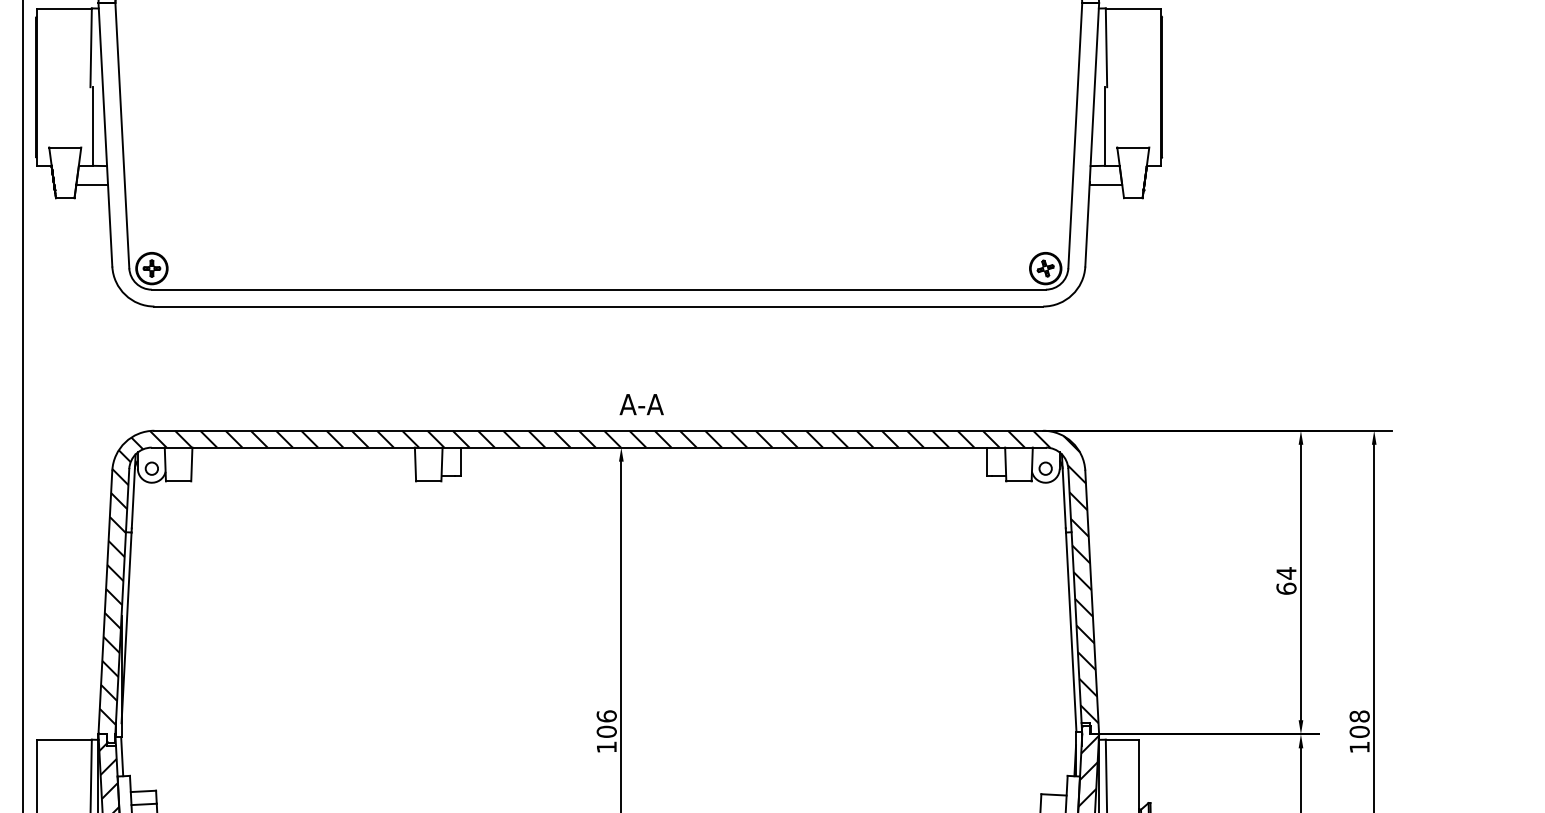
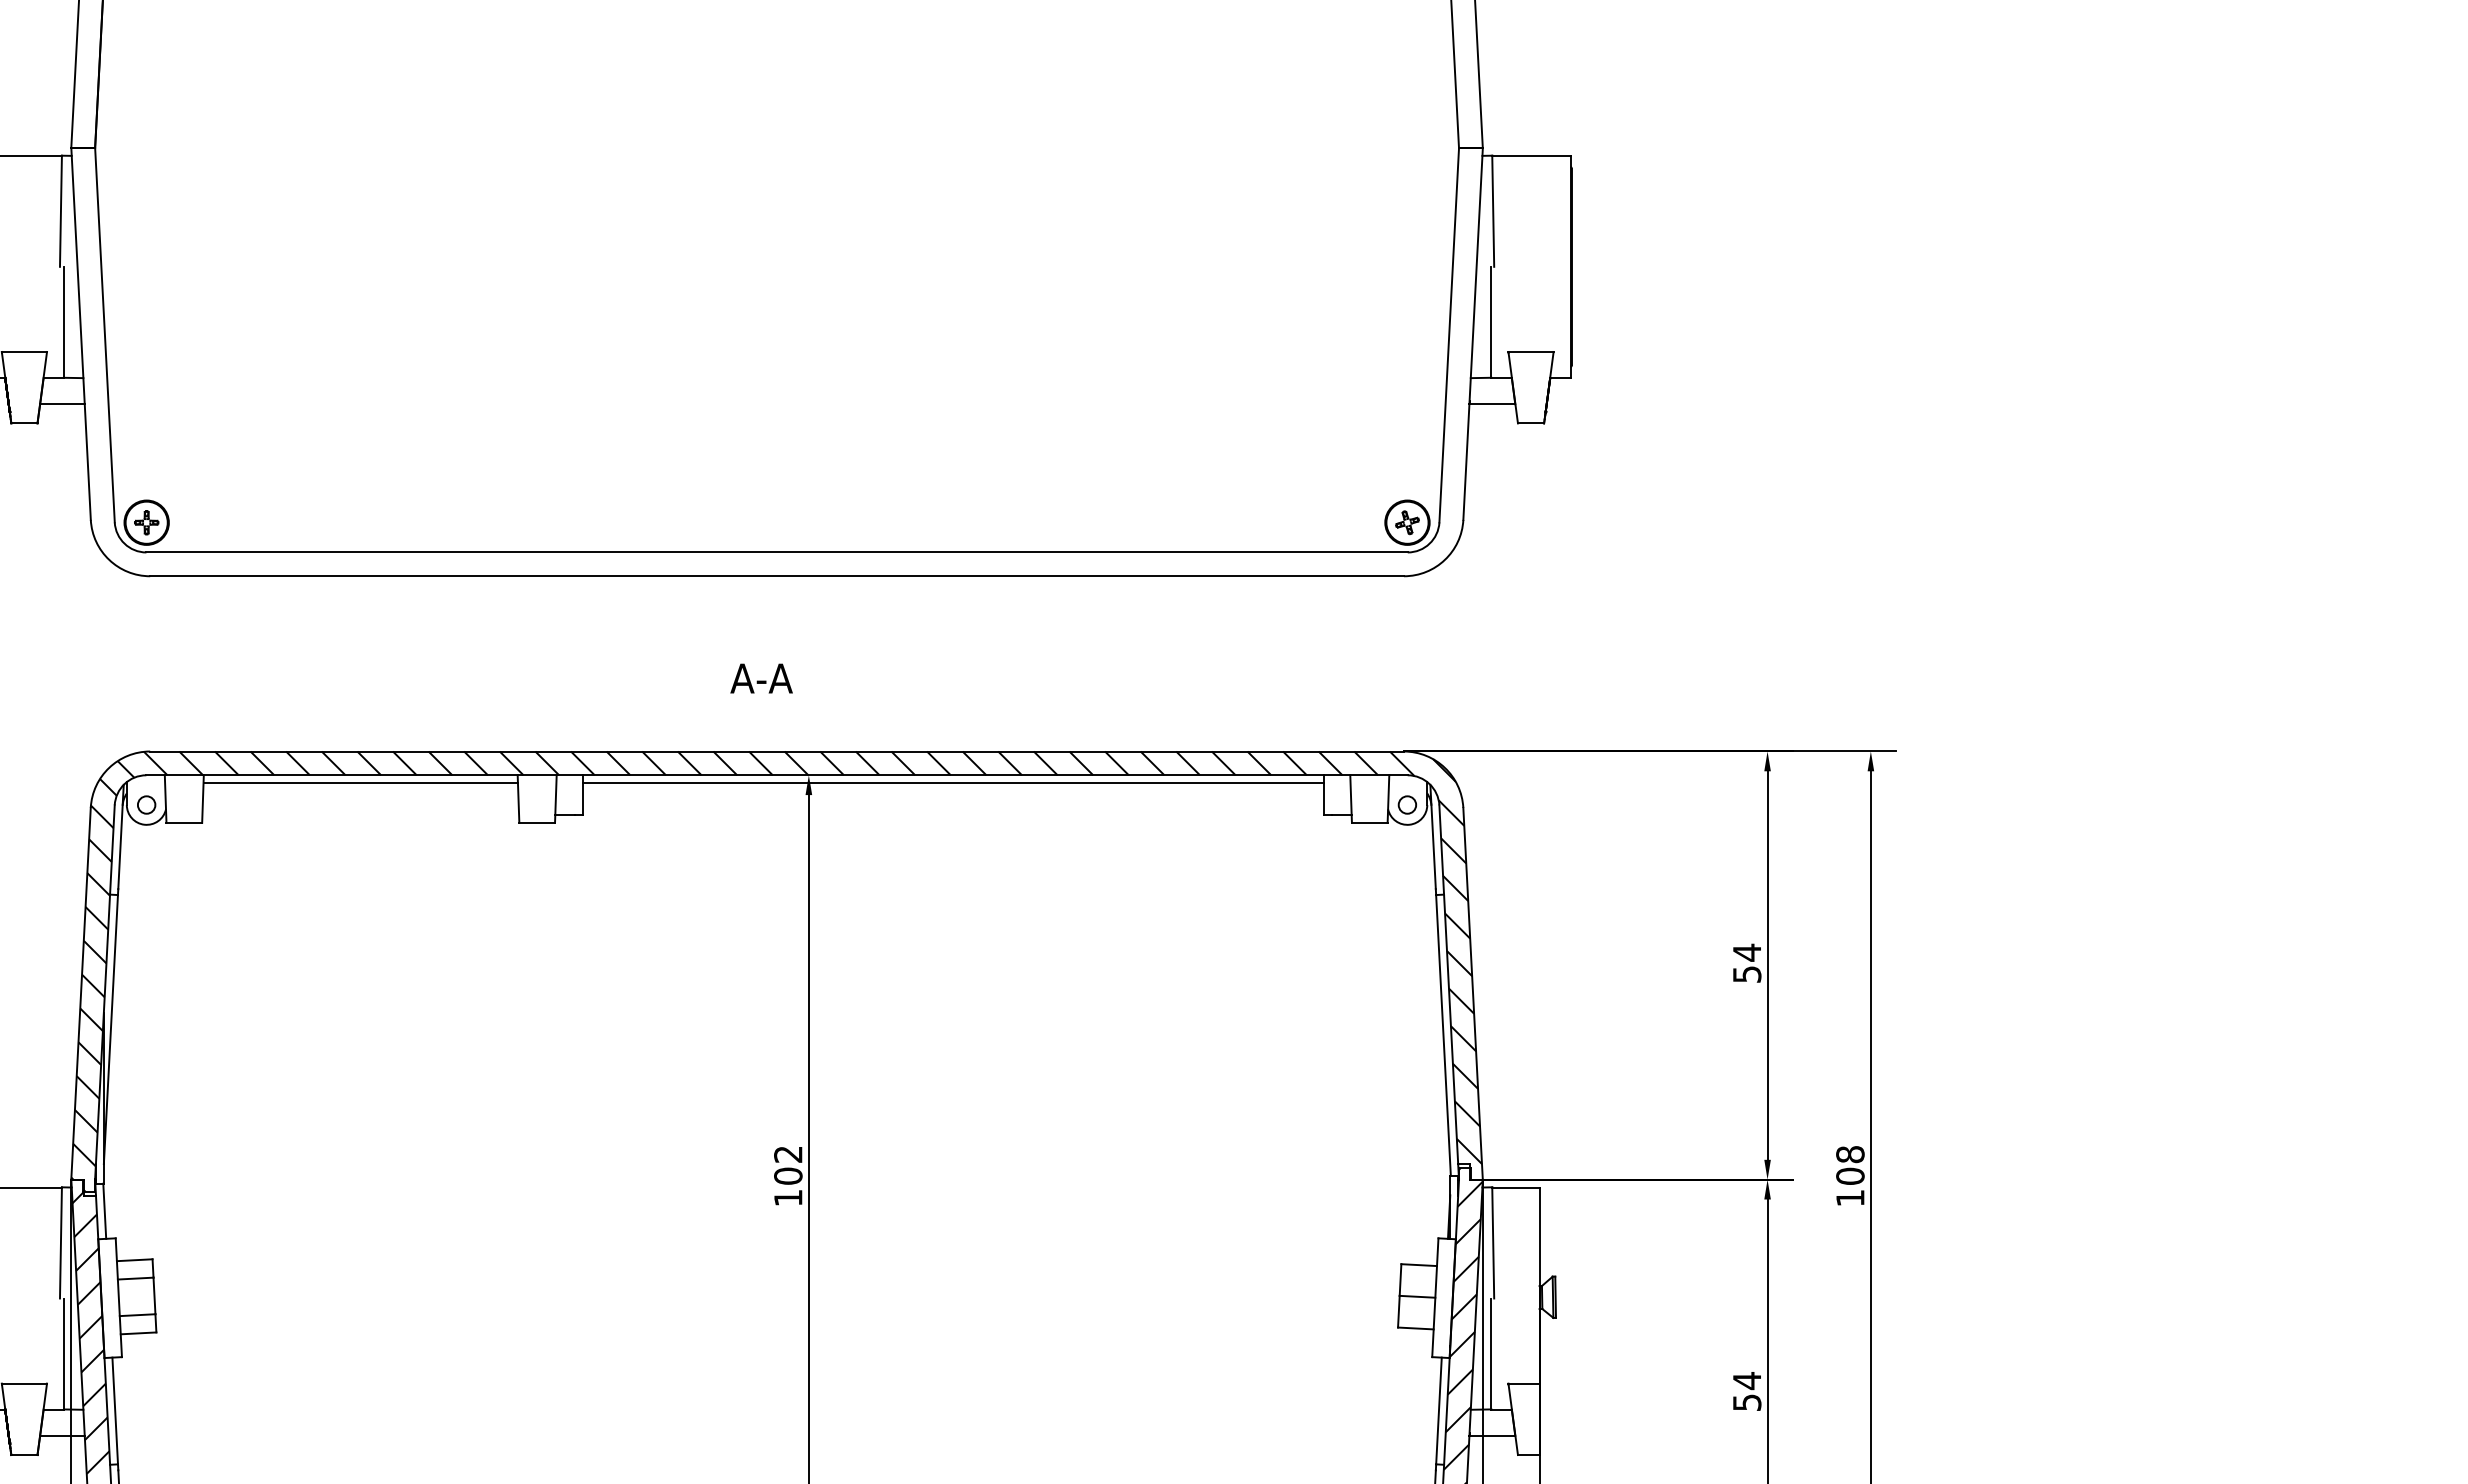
text: (641, 404) -> (761, 678), moved
line: (303, 453) -> (360, 783), added
line: (723, 453) -> (953, 783), added
text: (1286, 588) -> (1746, 973), 64 -> 54
text: (606, 715) -> (788, 1153), 106 -> 102

